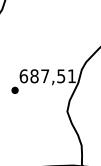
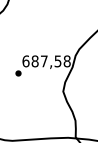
text: (71, 76) -> (66, 61), 687,51 -> 687,58

